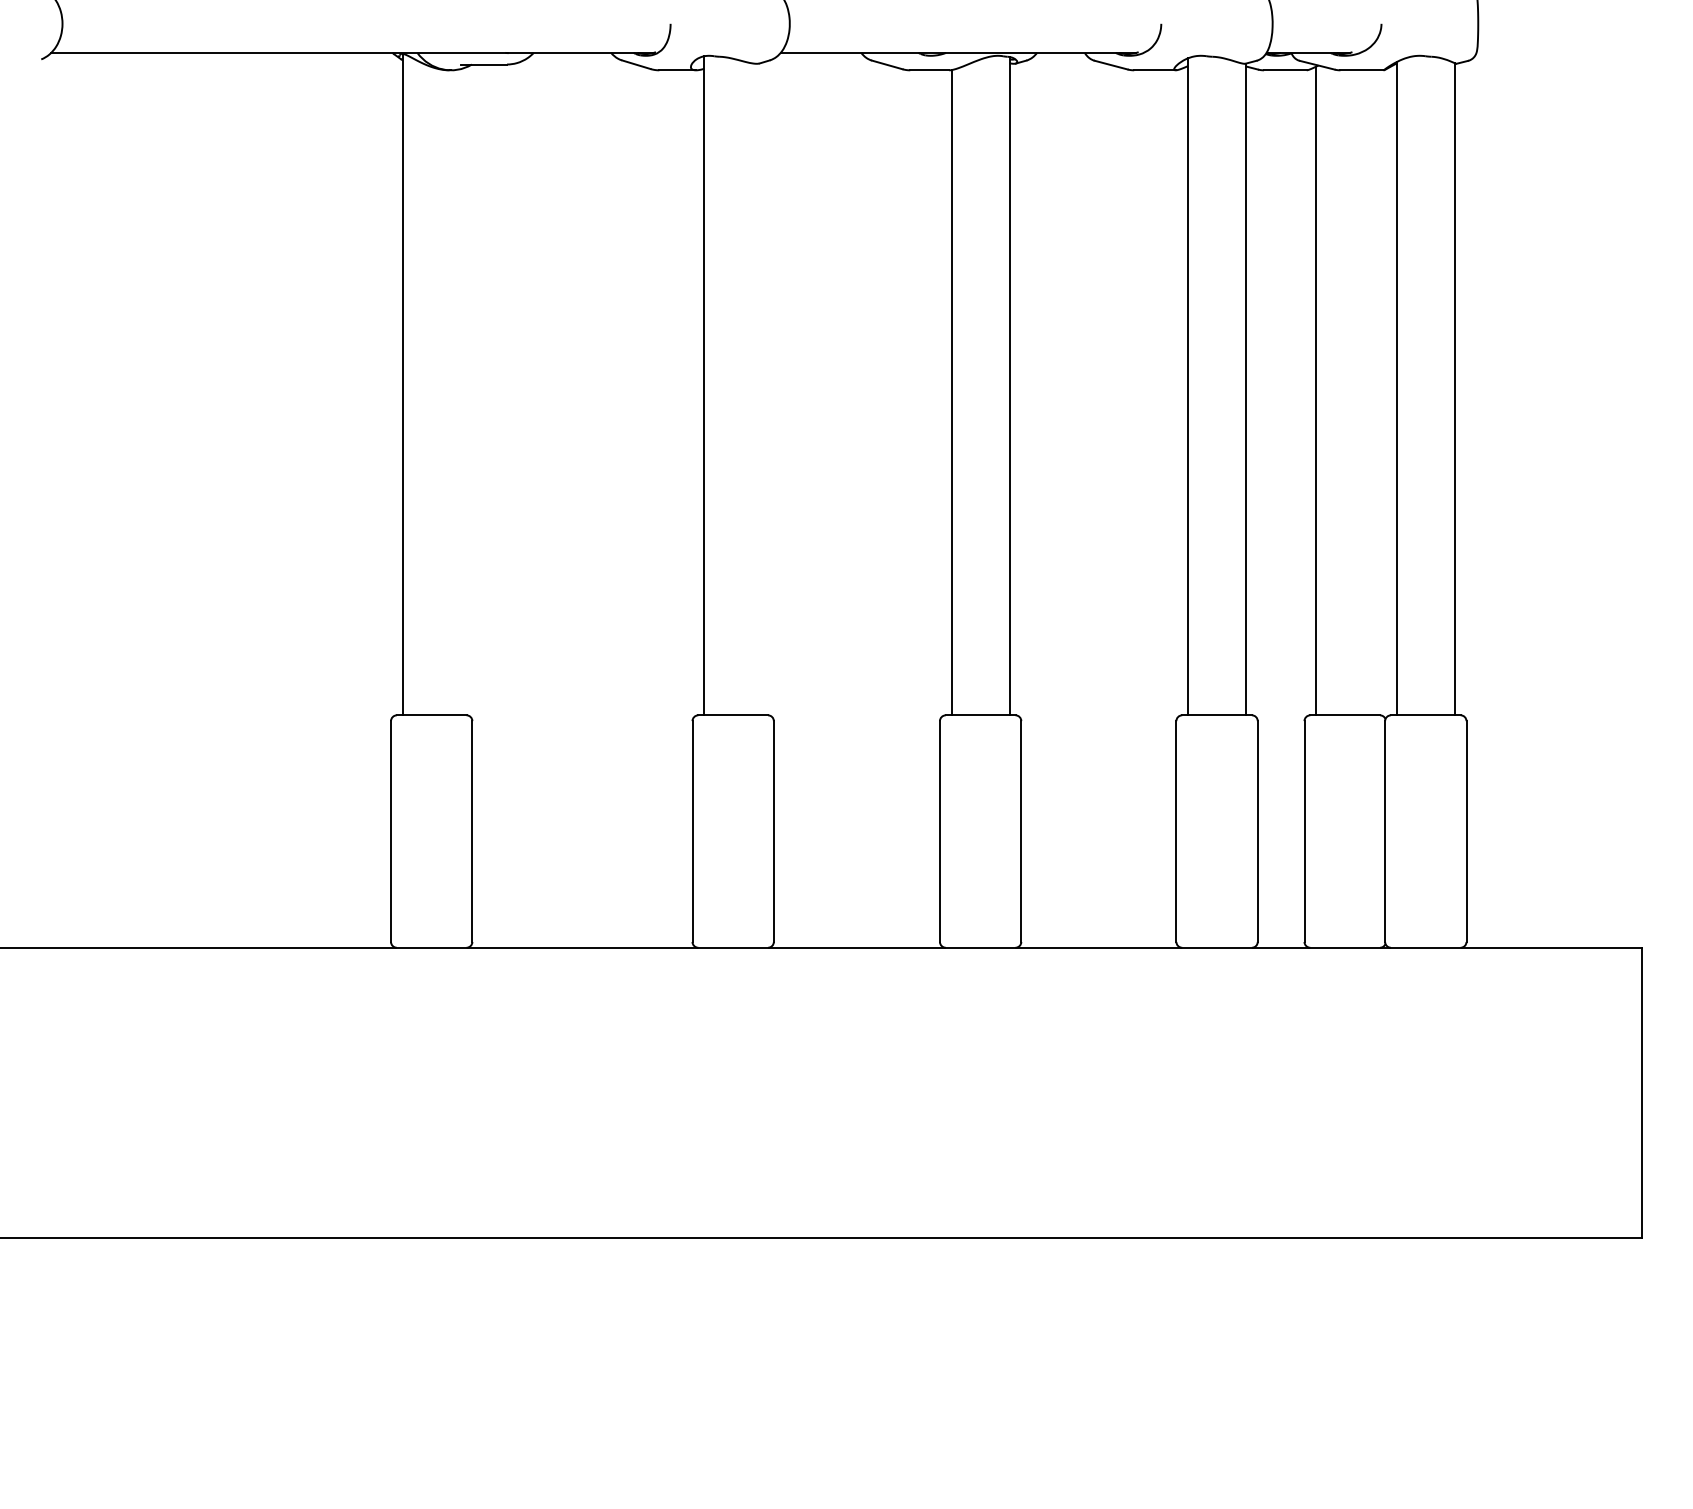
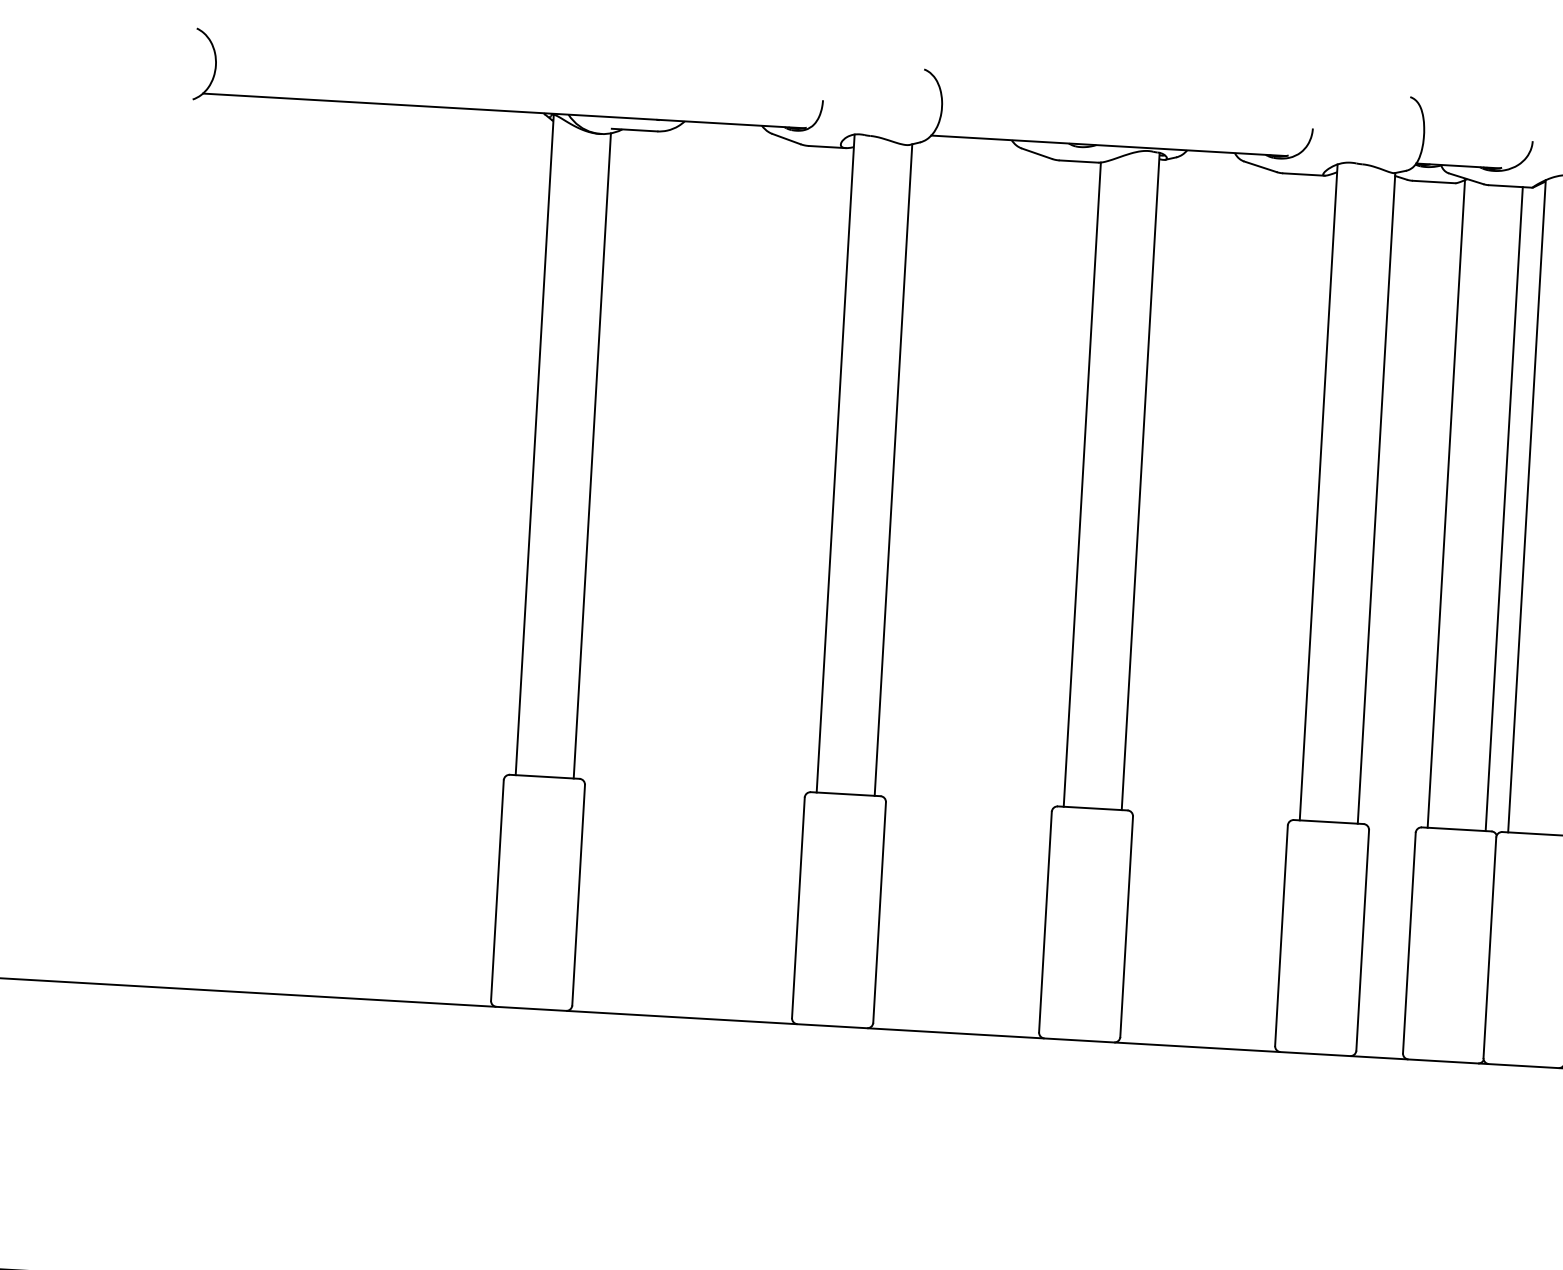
line: (762, 388) -> (893, 469), added
line: (460, 392) -> (592, 456), added
line: (1374, 392) -> (1504, 508), added

